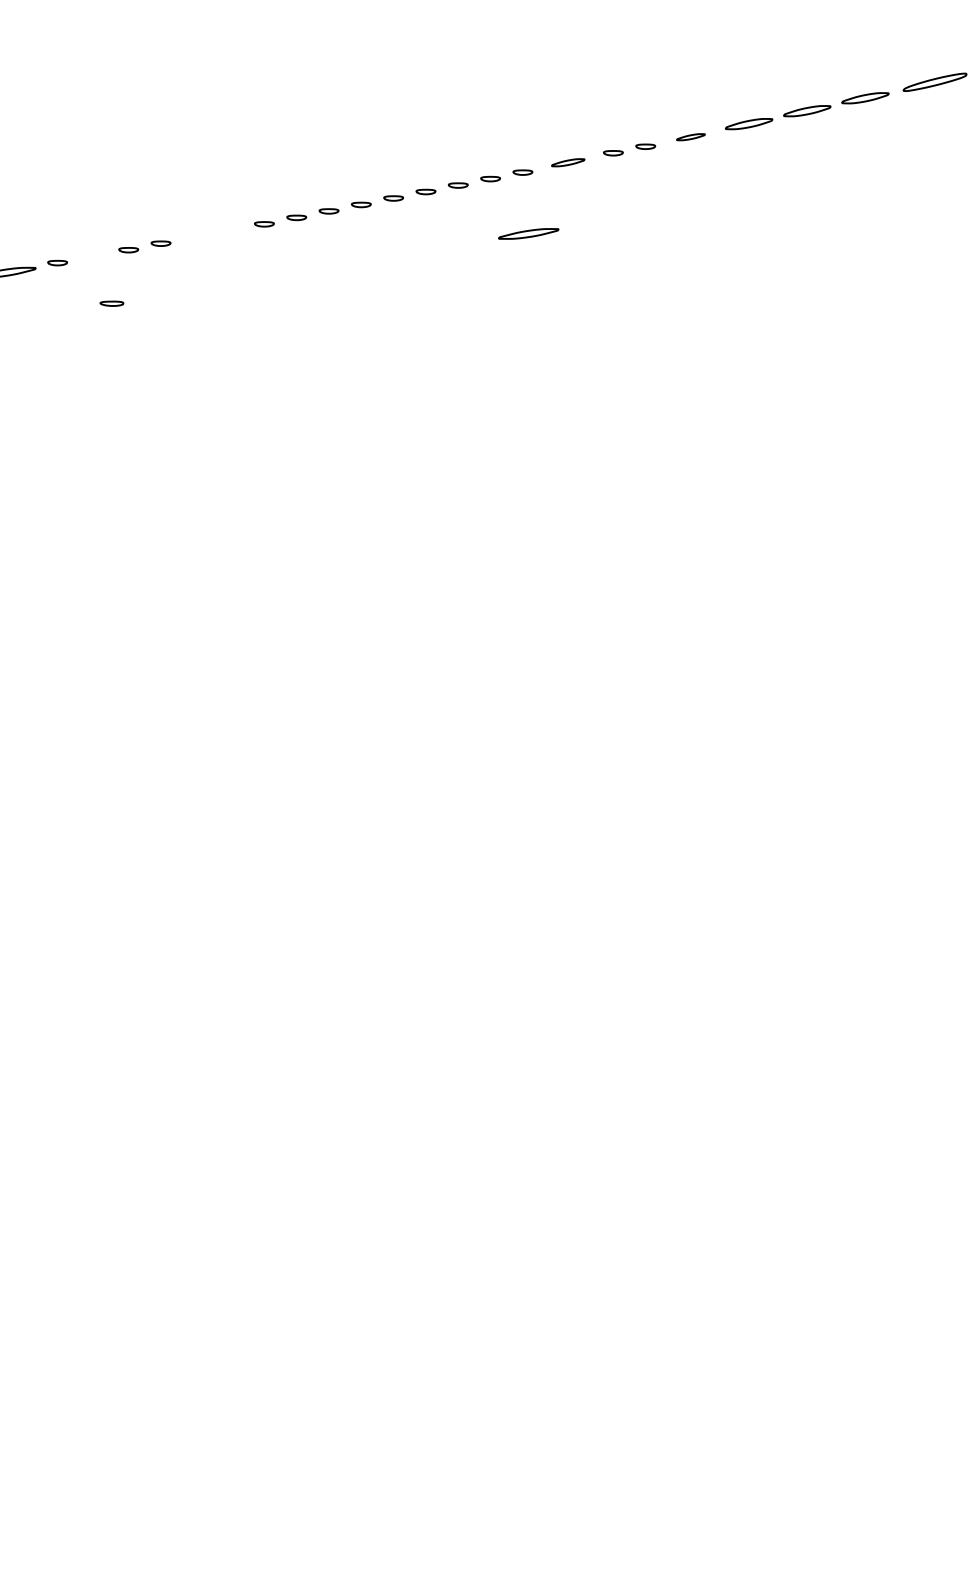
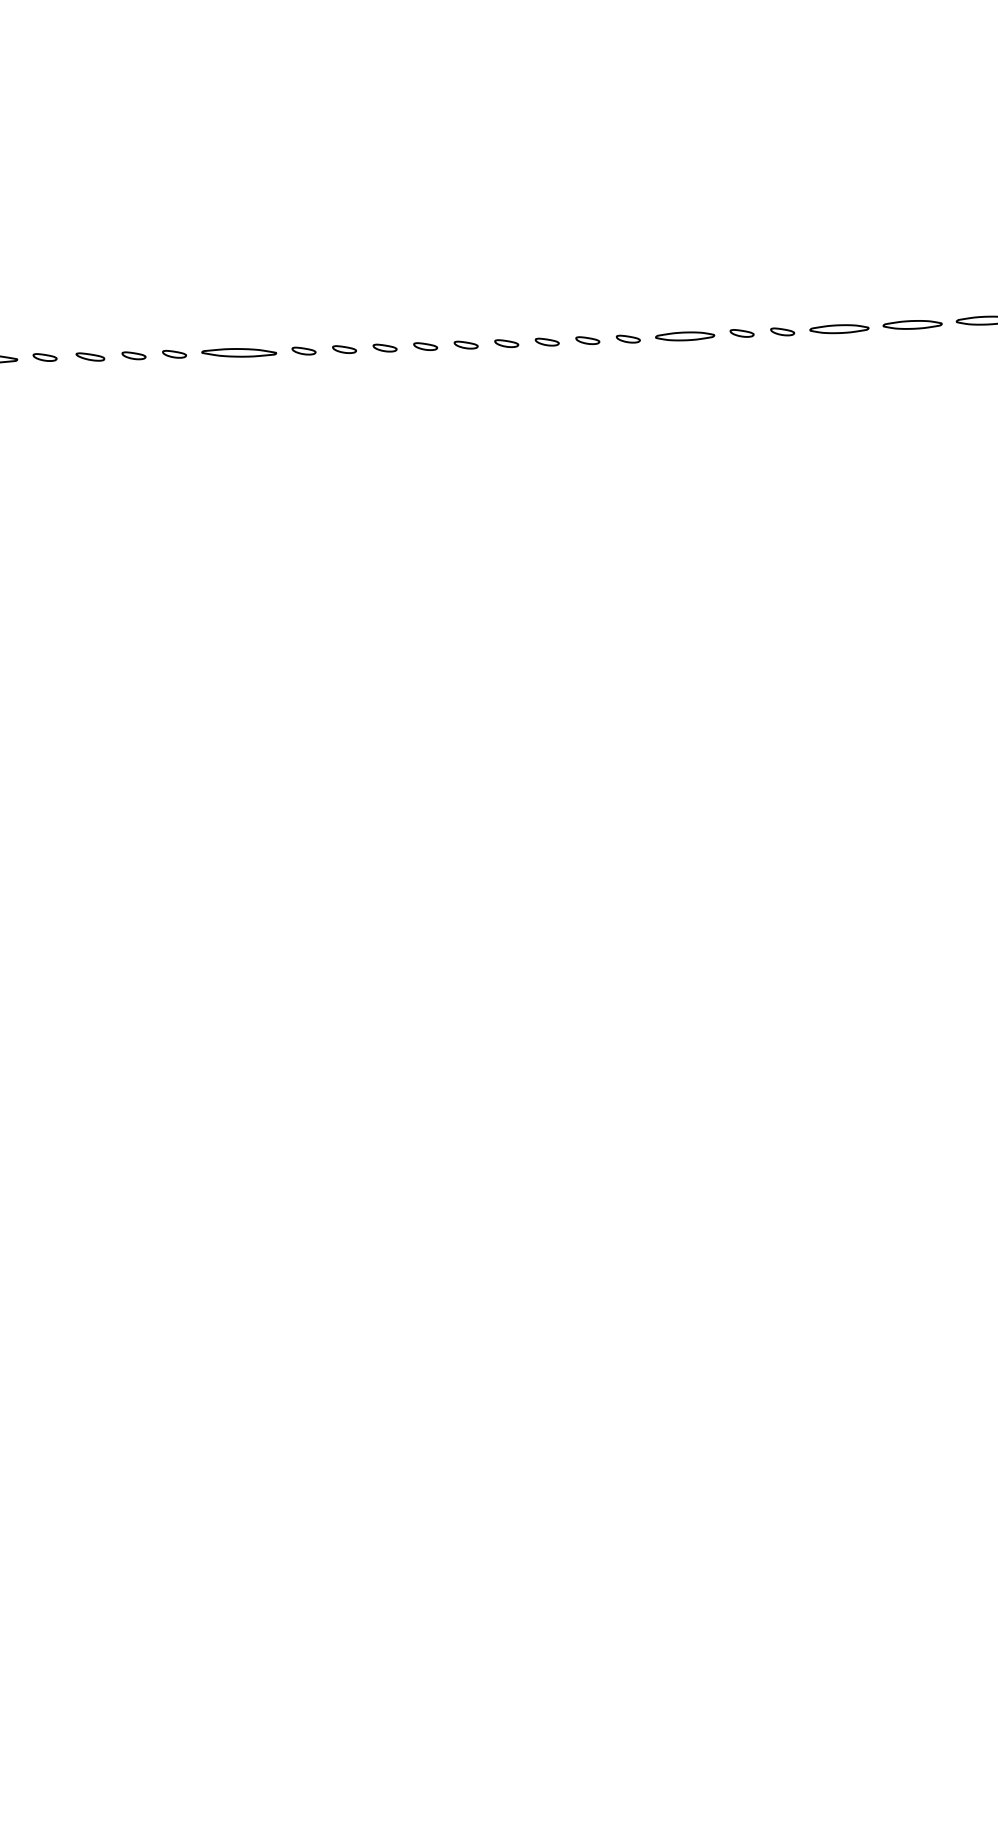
part: (690, 137) -> (838, 329), size x1.67
part: (568, 162) -> (685, 336), size x1.43
part: (528, 233) -> (239, 352), moved
part: (111, 303) -> (89, 356), moved

